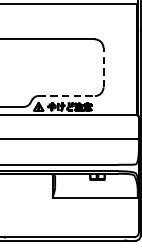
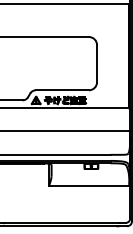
line: (103, 67) -> (97, 63), dashed -> solid
line: (66, 96) -> (62, 90), dashed -> solid

